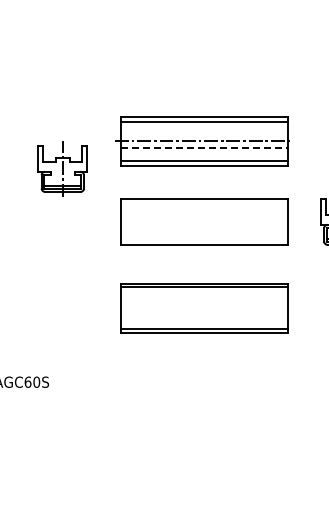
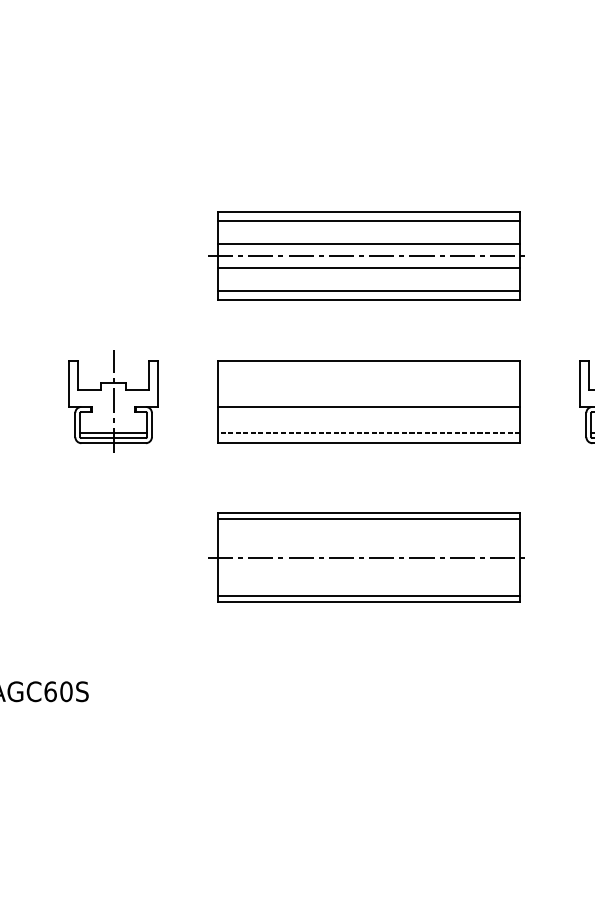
line: (203, 134) -> (368, 243), added
line: (204, 148) -> (369, 268), dashed -> solid
part: (62, 168) -> (112, 400), moved
line: (203, 224) -> (368, 406), added
line: (203, 239) -> (368, 433), added
line: (203, 308) -> (368, 558), added

